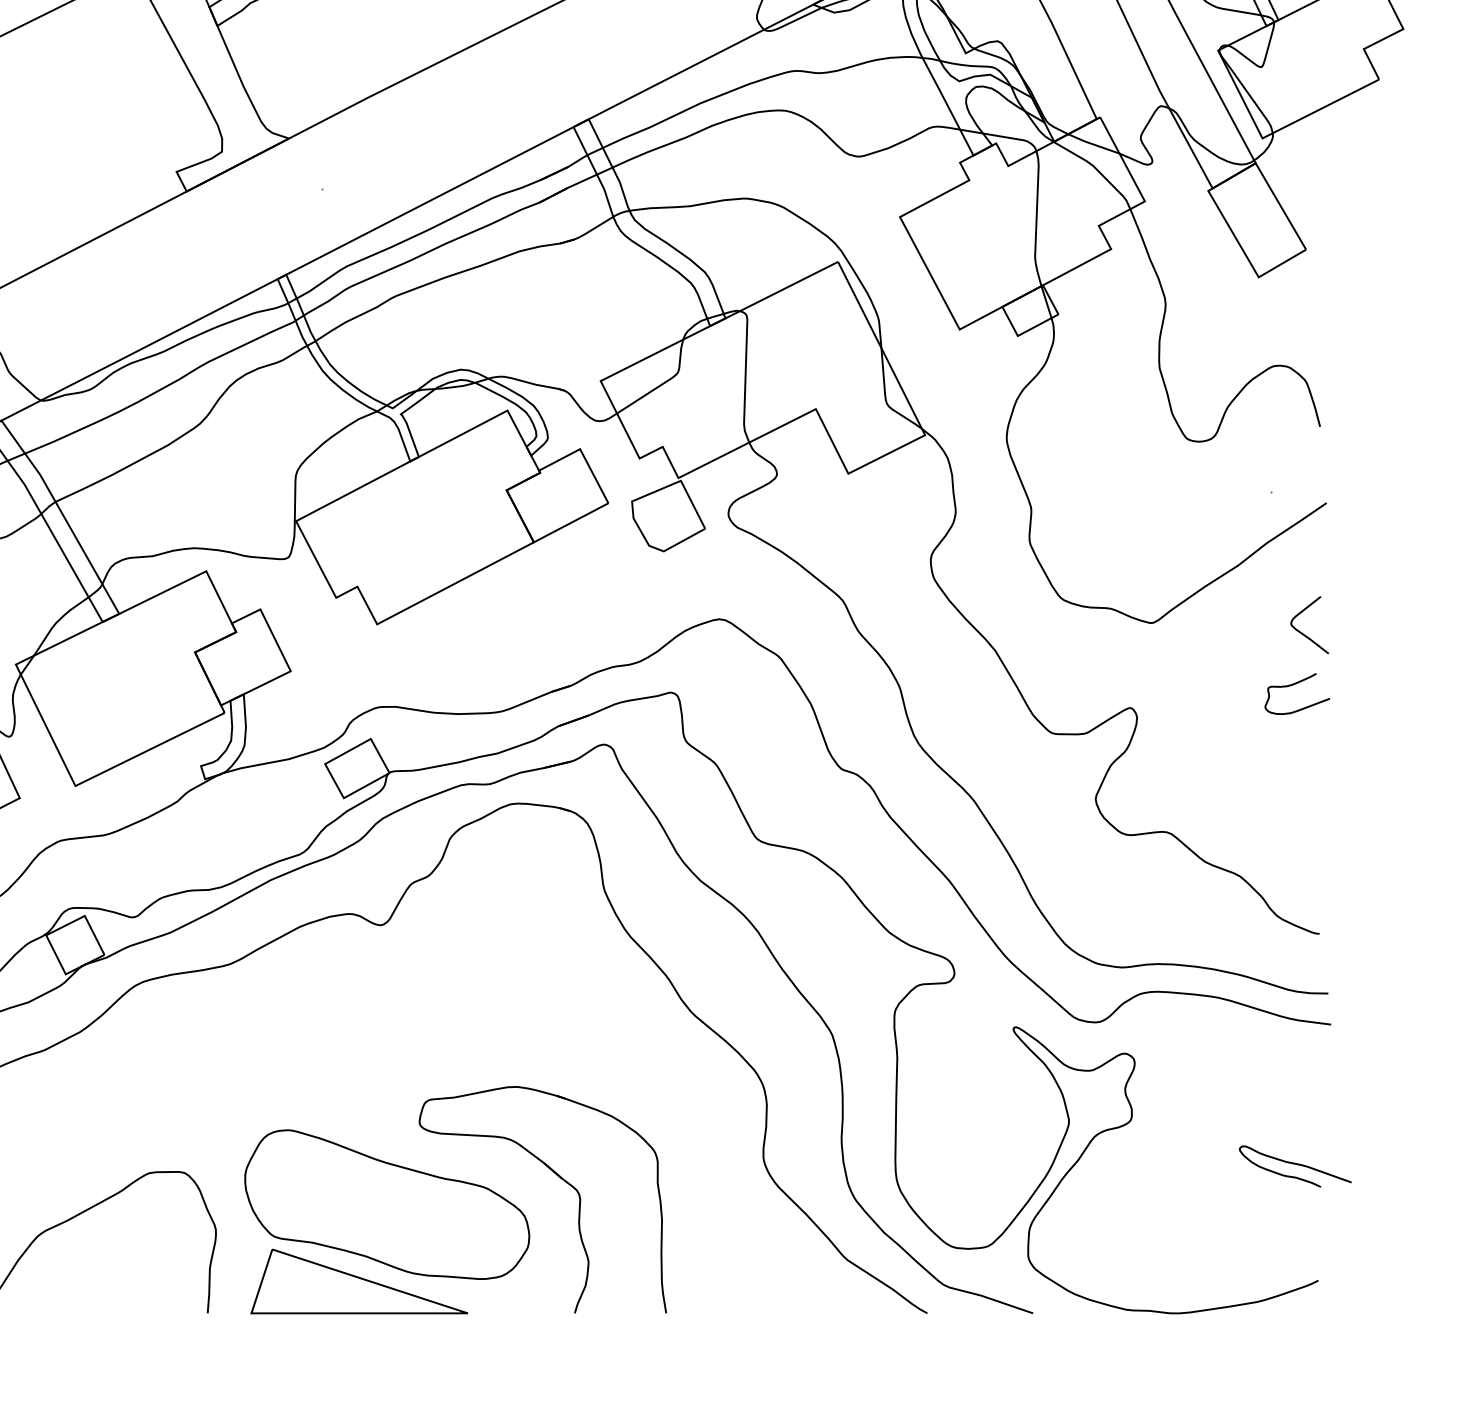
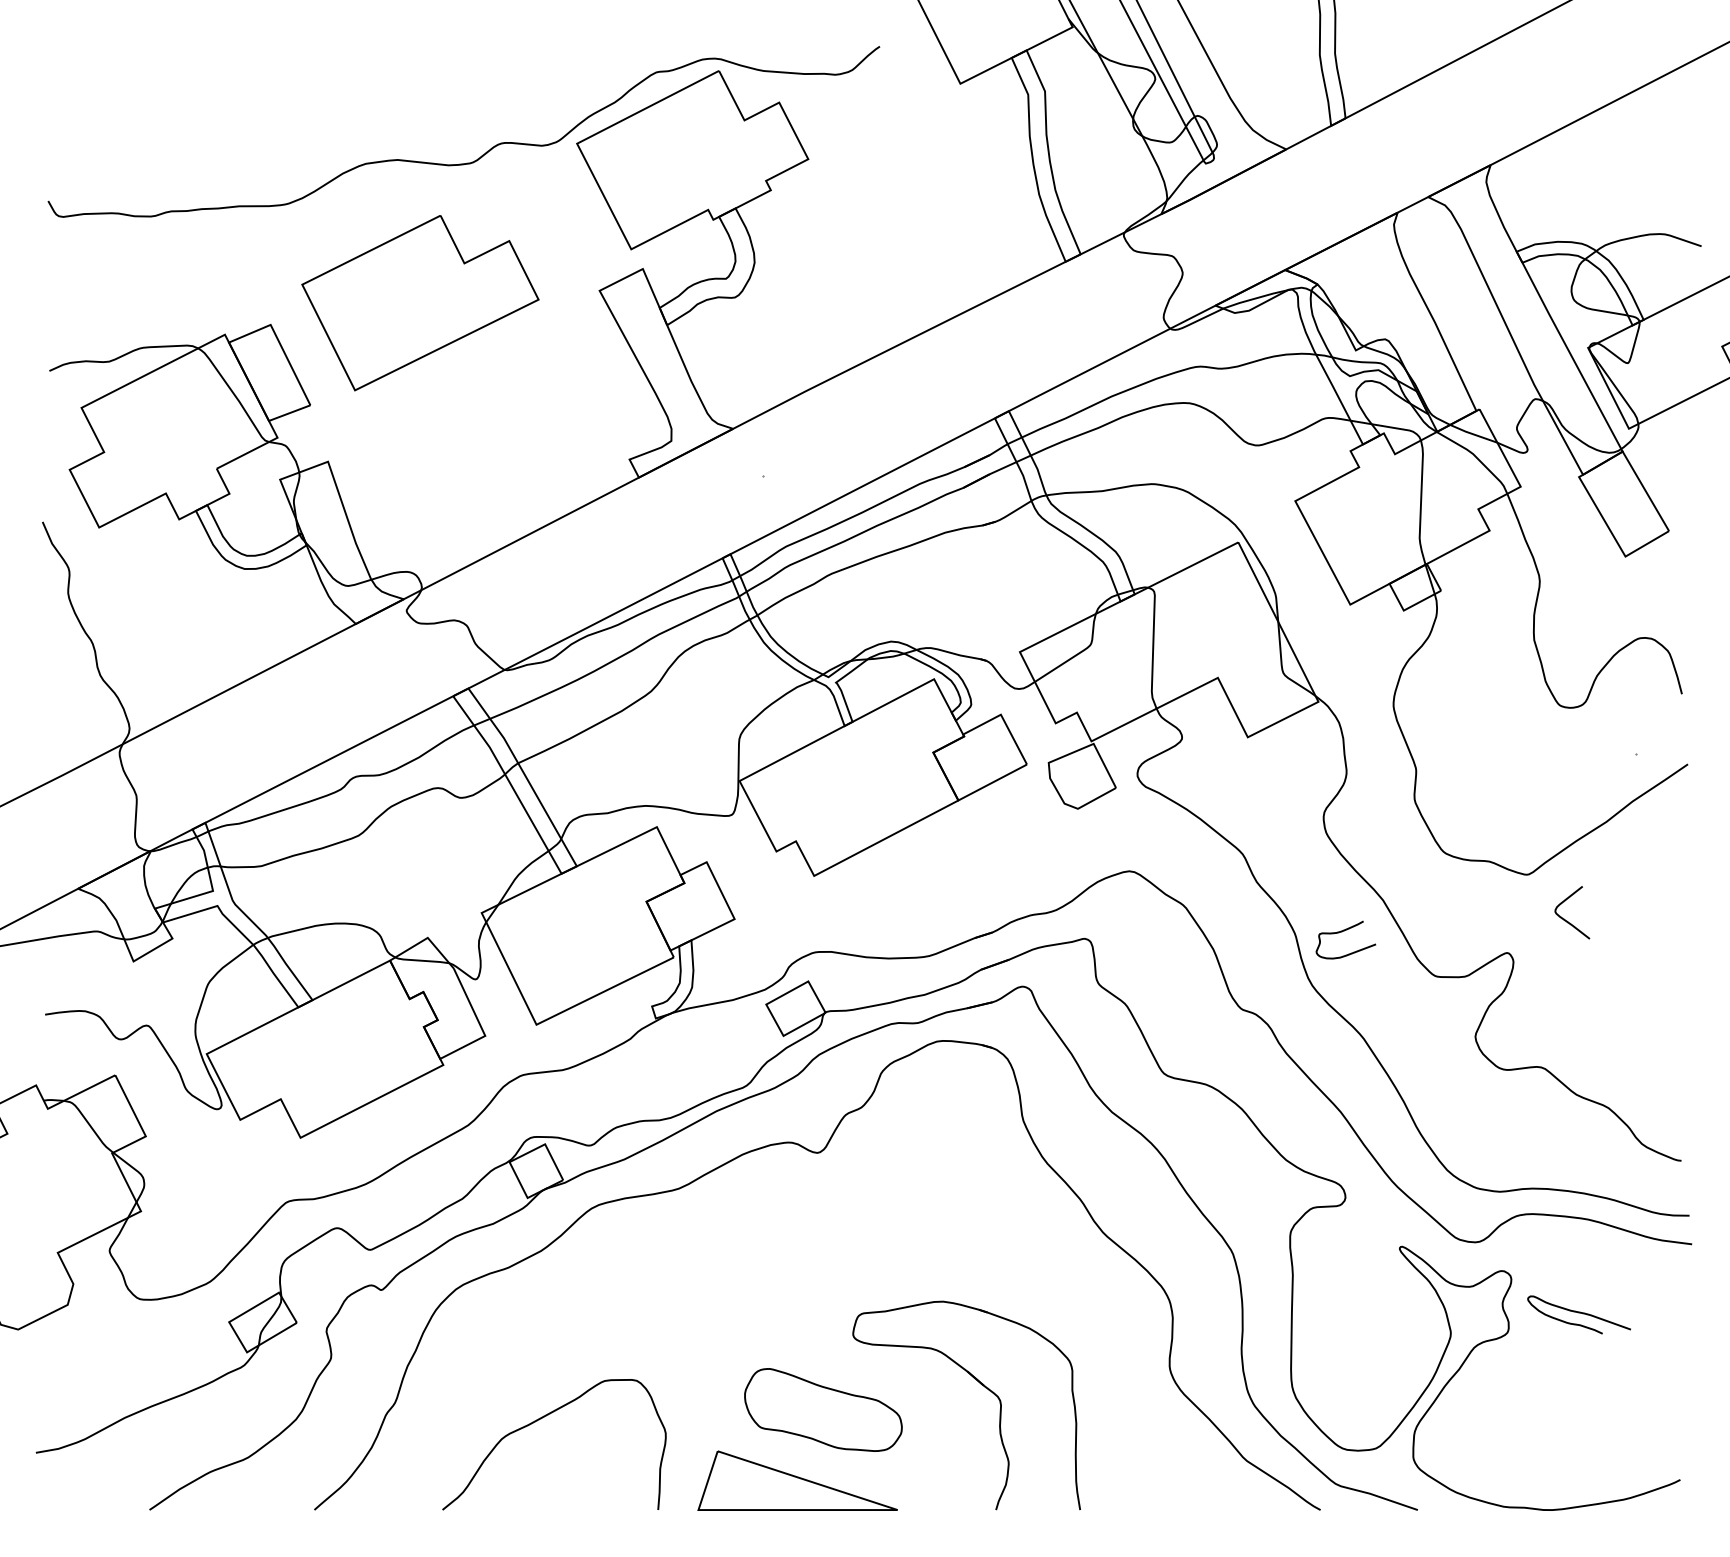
curve: (1304, 633) -> (1567, 920), moved
curve: (1293, 685) -> (1342, 932), moved
curve: (1294, 1164) -> (1578, 1313), moved
part: (387, 1204) -> (823, 1409), size x0.6

